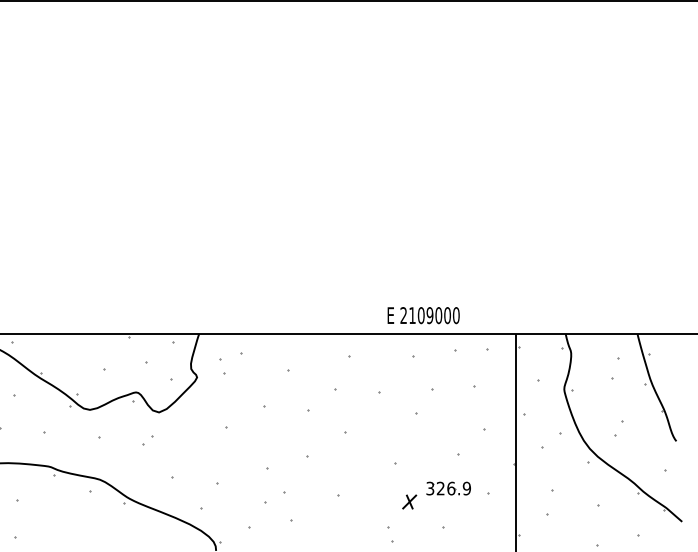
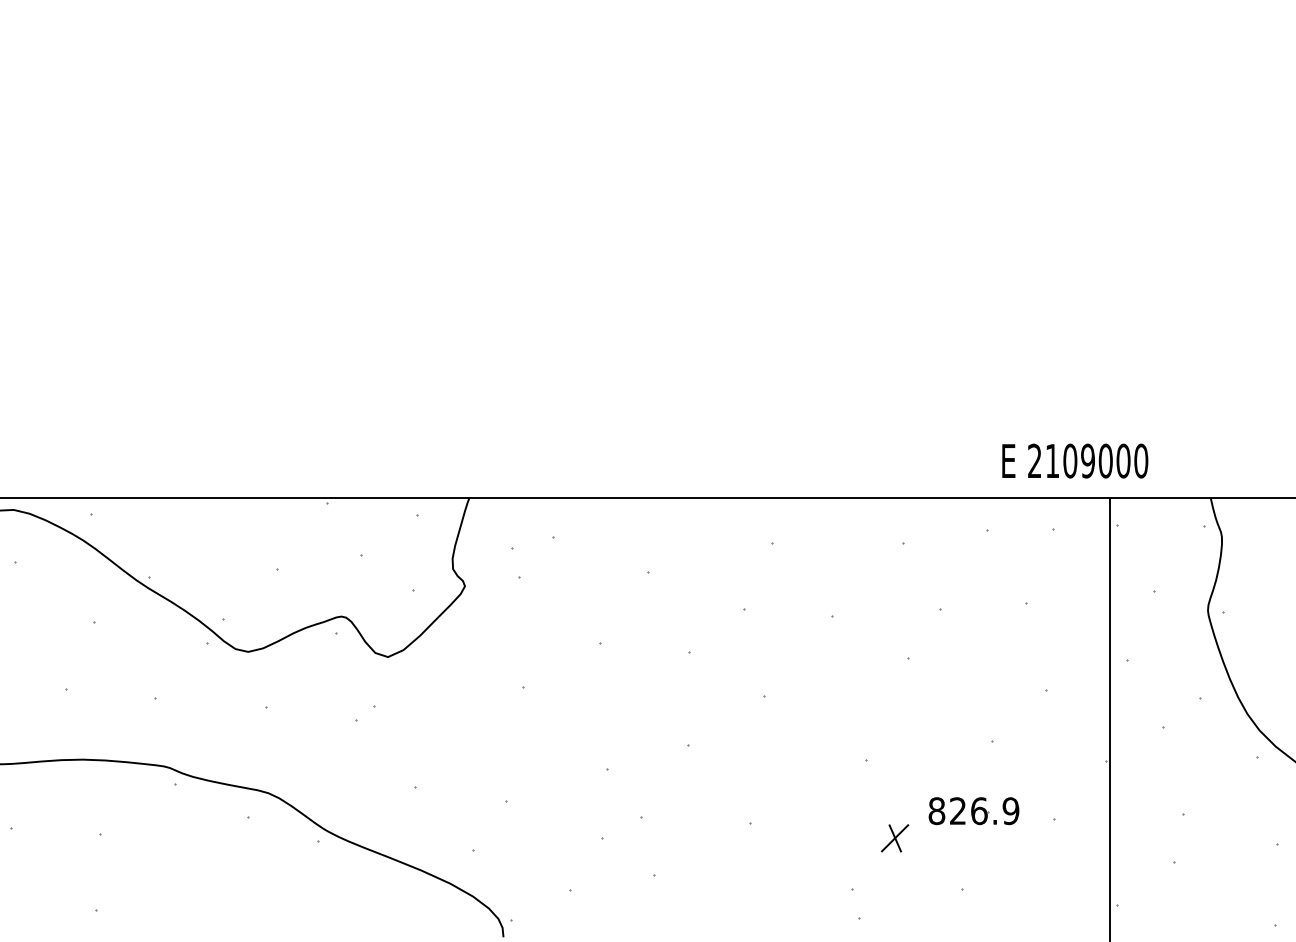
text: (423, 315) -> (1074, 460), moved
text: (430, 488) -> (937, 810), 326.9 -> 826.9

